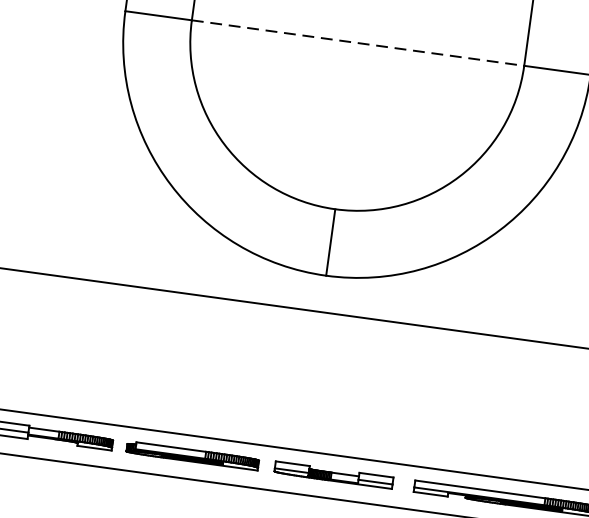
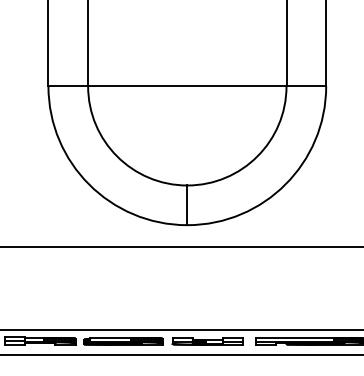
line: (358, 43) -> (187, 86), dashed -> solid

